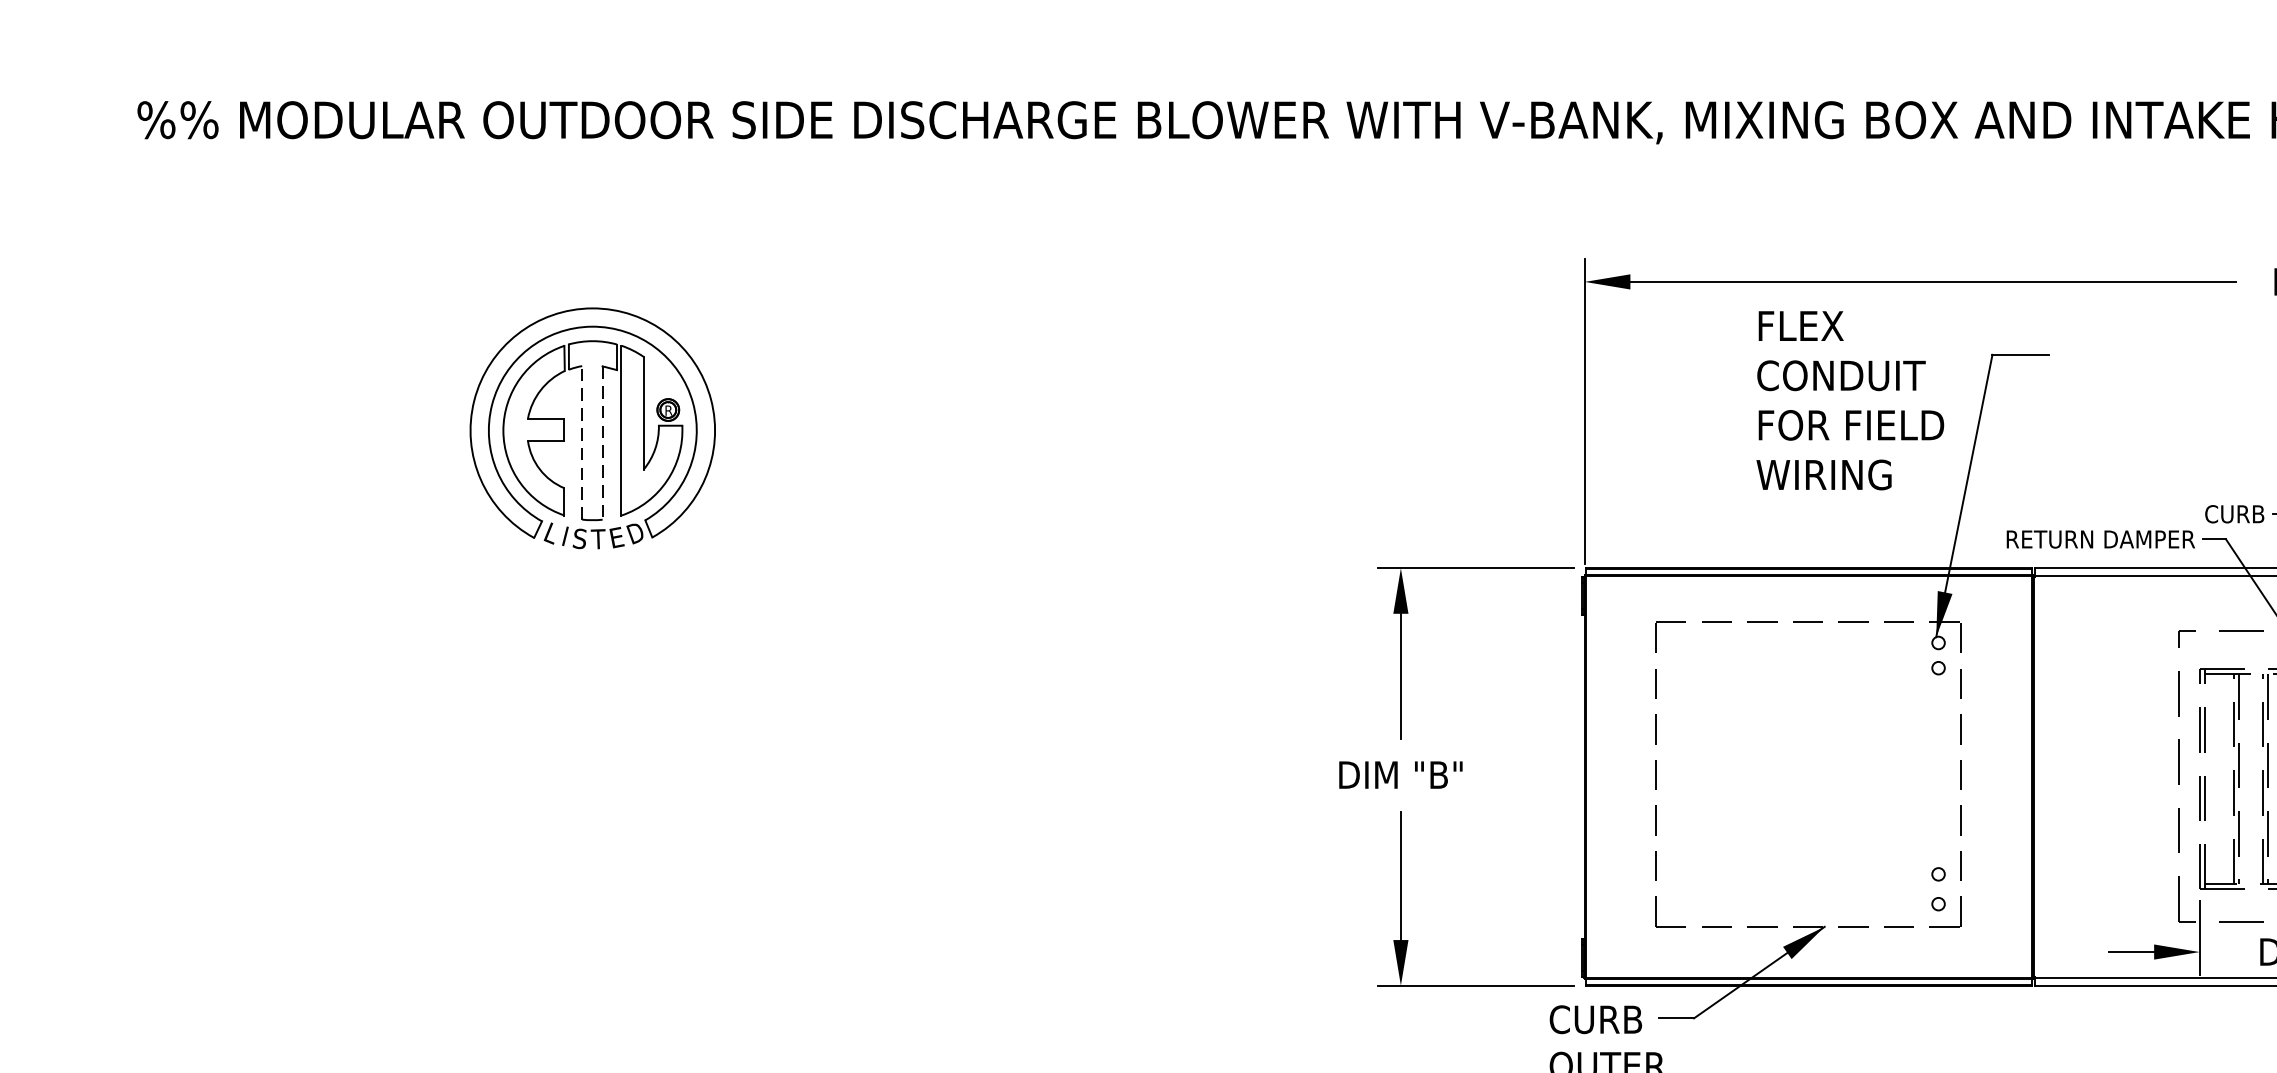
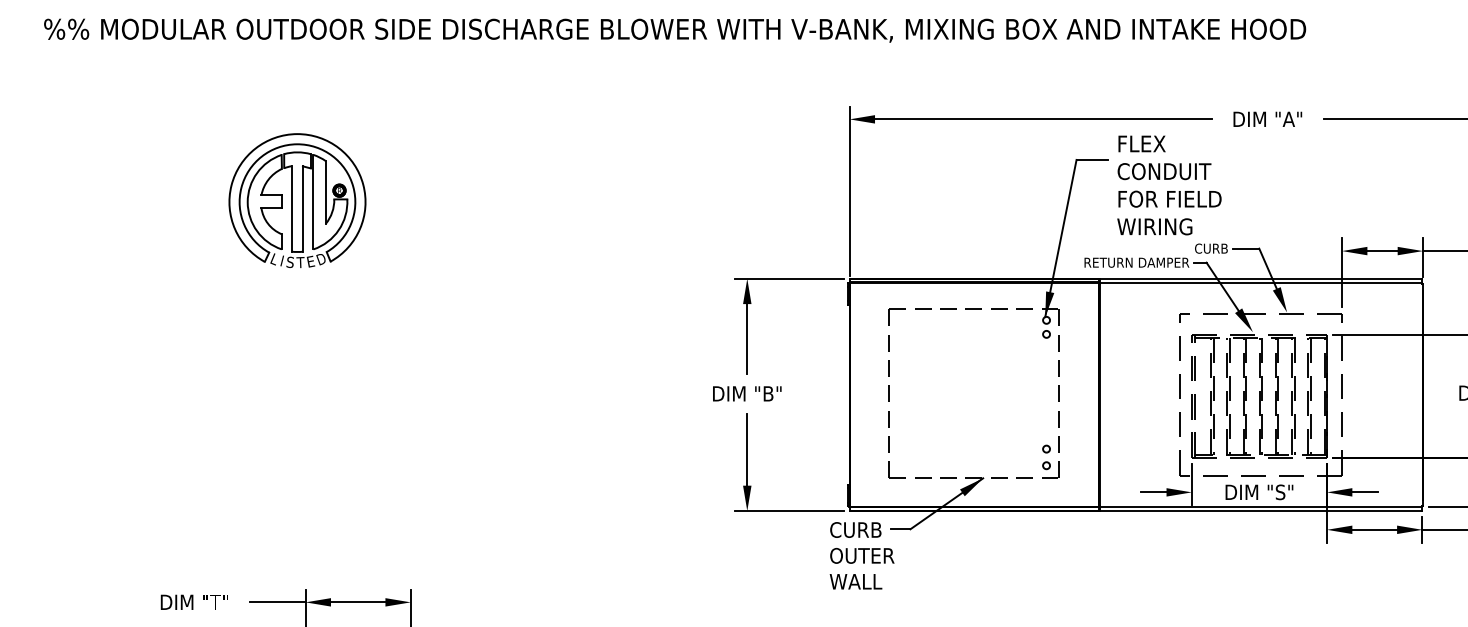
text: (1850, 400) -> (1169, 185), moved
line: (582, 442) -> (291, 208), dashed -> solid
line: (601, 443) -> (302, 209), dashed -> solid

